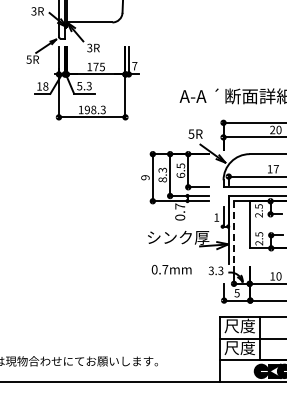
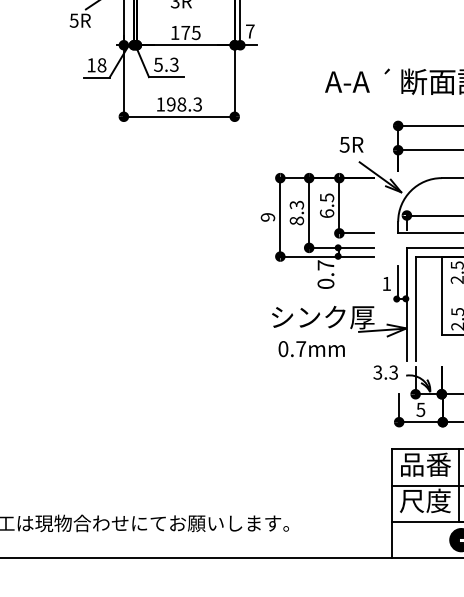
line: (234, 233) -> (416, 310), dashed -> solid
text: (171, 269) -> (311, 348), moved
text: (239, 325) -> (424, 463), 尺度 -> 品番

